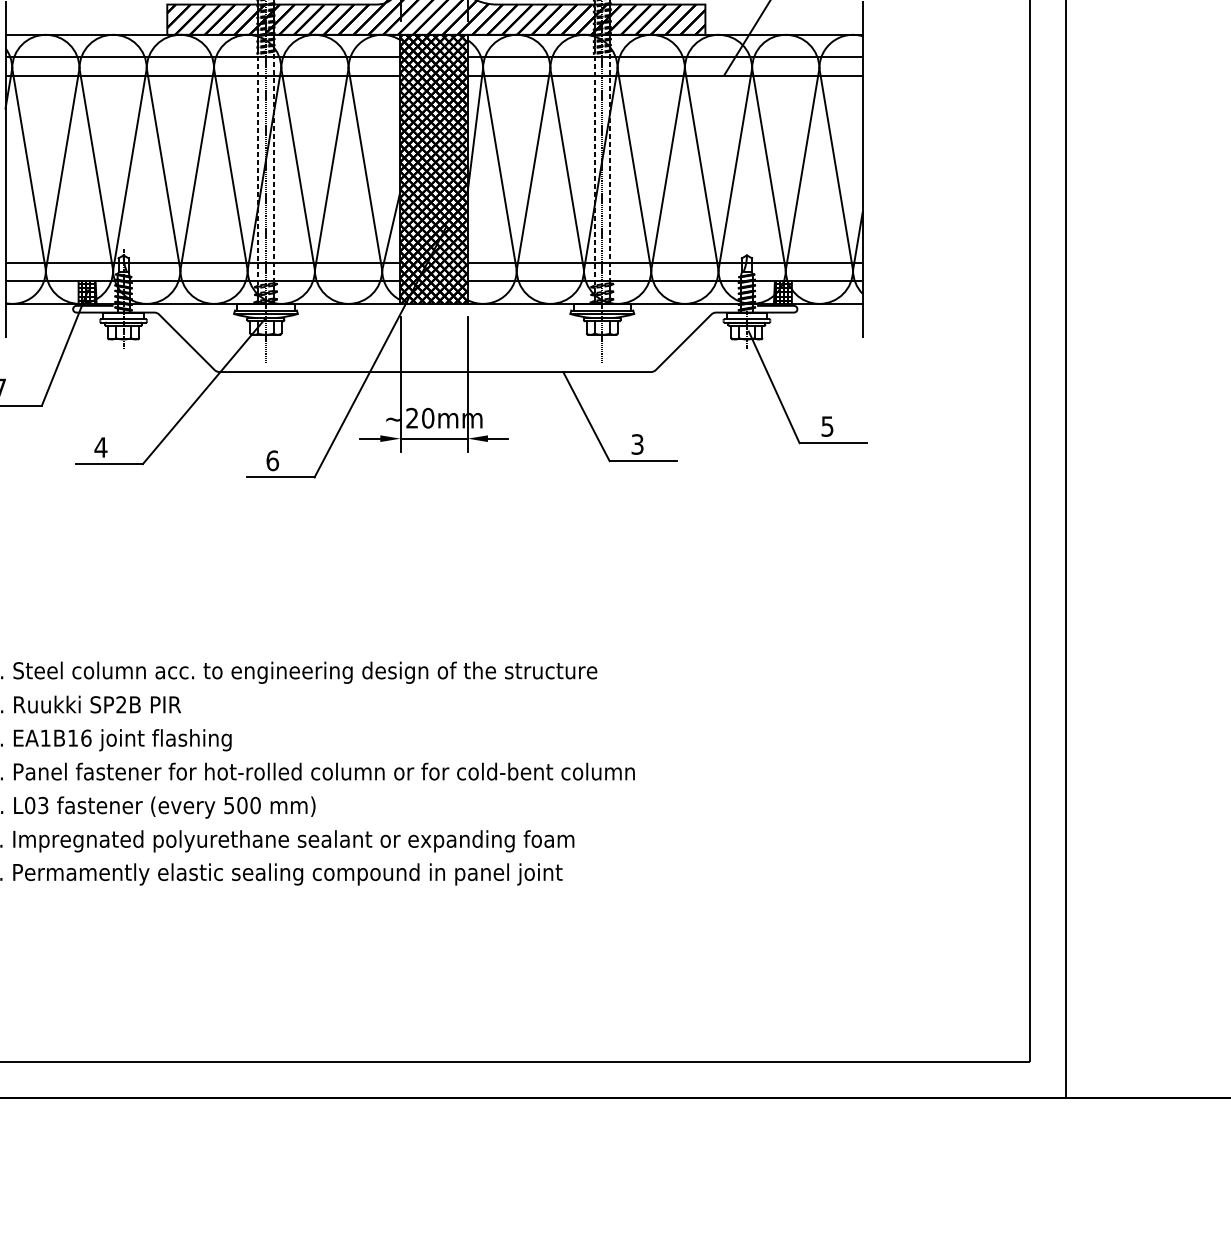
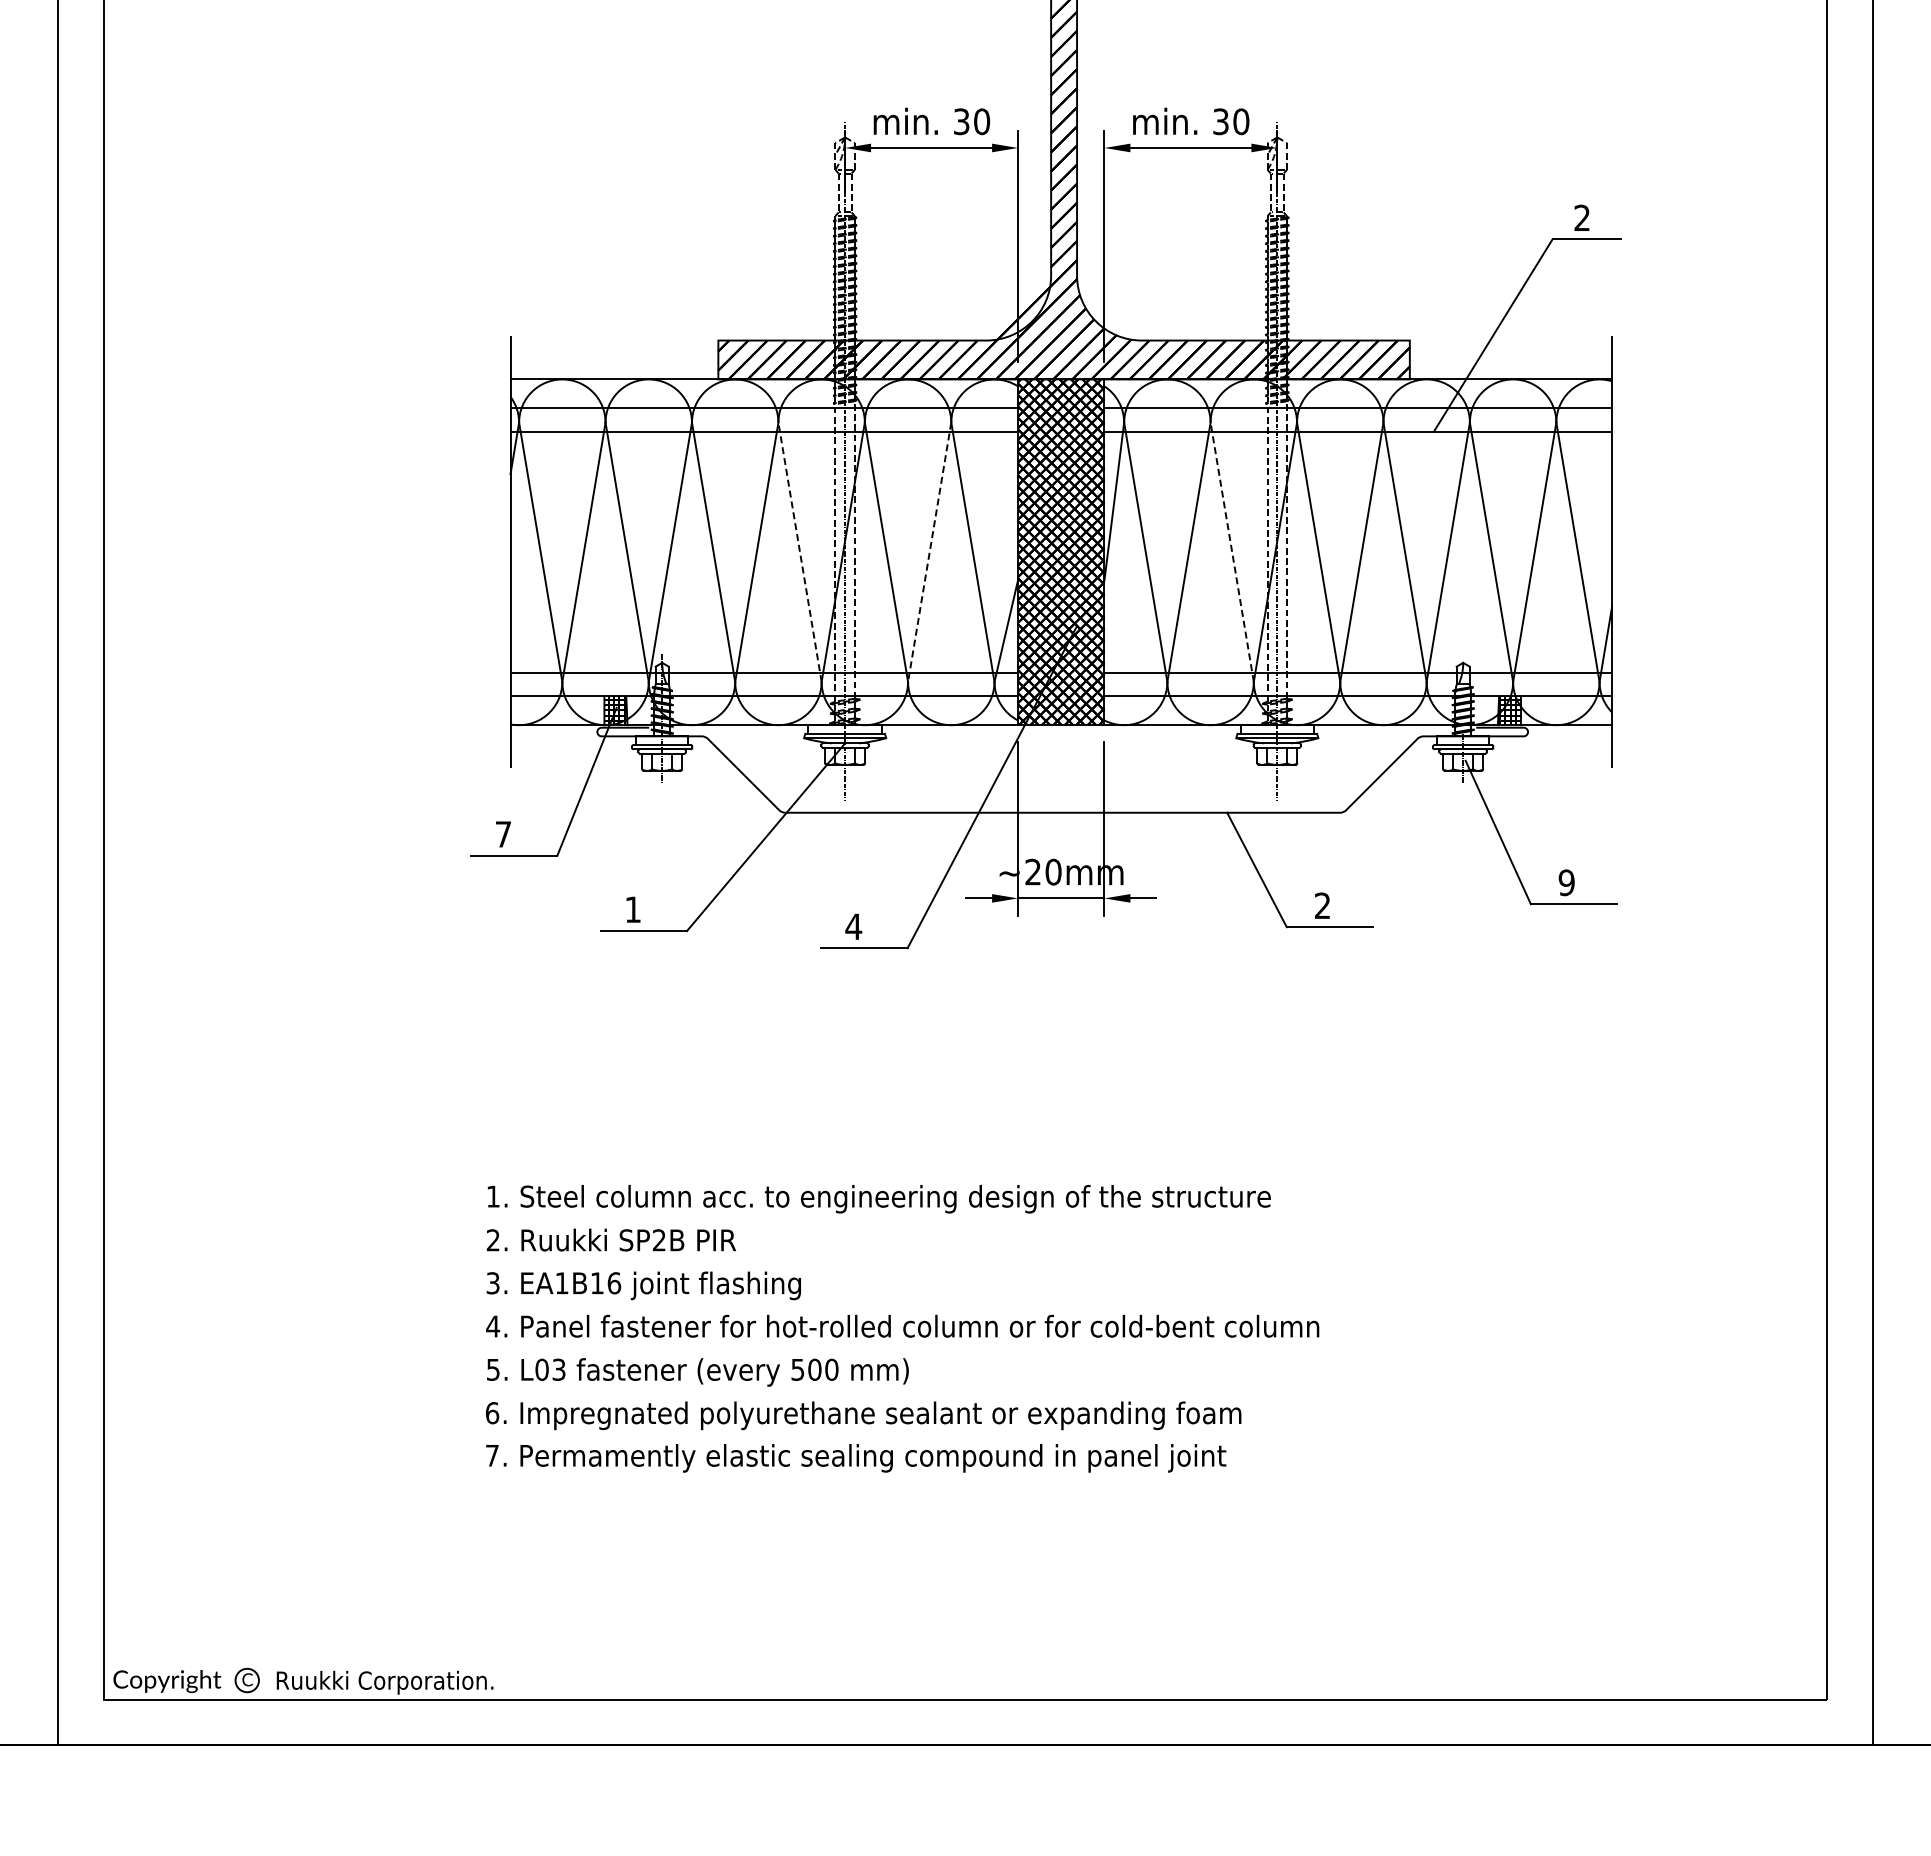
line: (230, 168) -> (799, 551), solid -> dashed
line: (567, 168) -> (1232, 551), solid -> dashed
line: (331, 169) -> (929, 552), solid -> dashed
text: (827, 426) -> (1566, 882), 5 -> 9
text: (637, 444) -> (1322, 905), 3 -> 2
text: (100, 447) -> (632, 909), 4 -> 1
text: (272, 460) -> (853, 926), 6 -> 4

